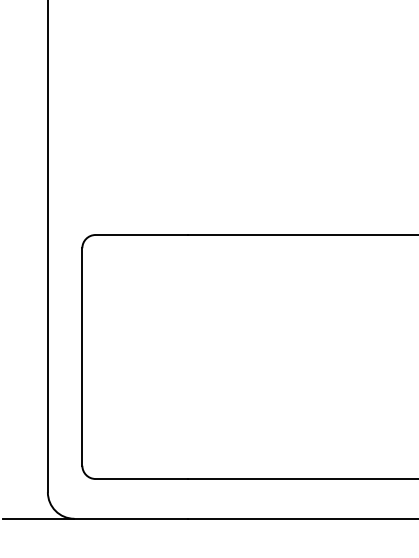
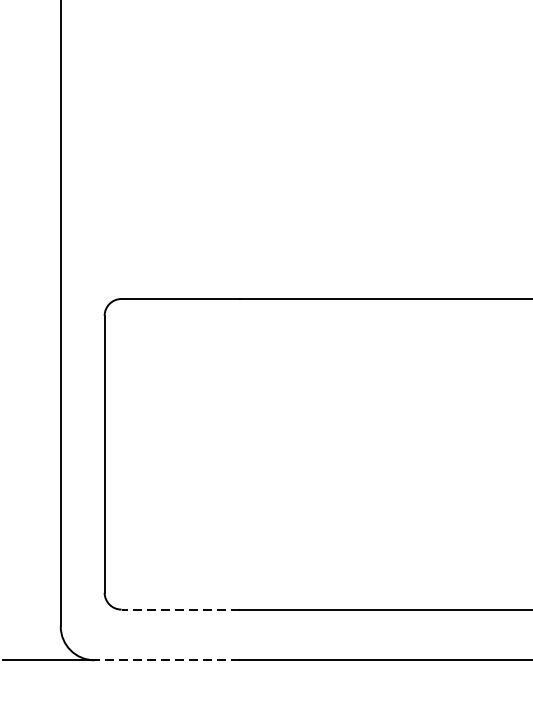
line: (141, 479) -> (179, 610), solid -> dashed
line: (130, 518) -> (165, 659), solid -> dashed

